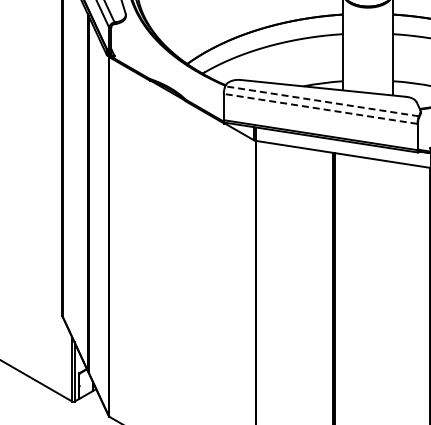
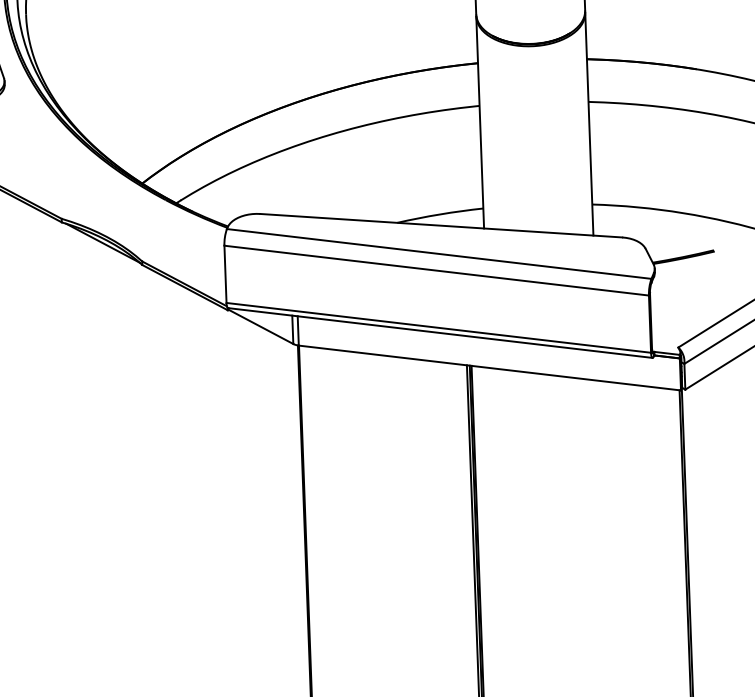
line: (321, 101) -> (437, 254), dashed -> solid
line: (320, 108) -> (436, 269), dashed -> solid

